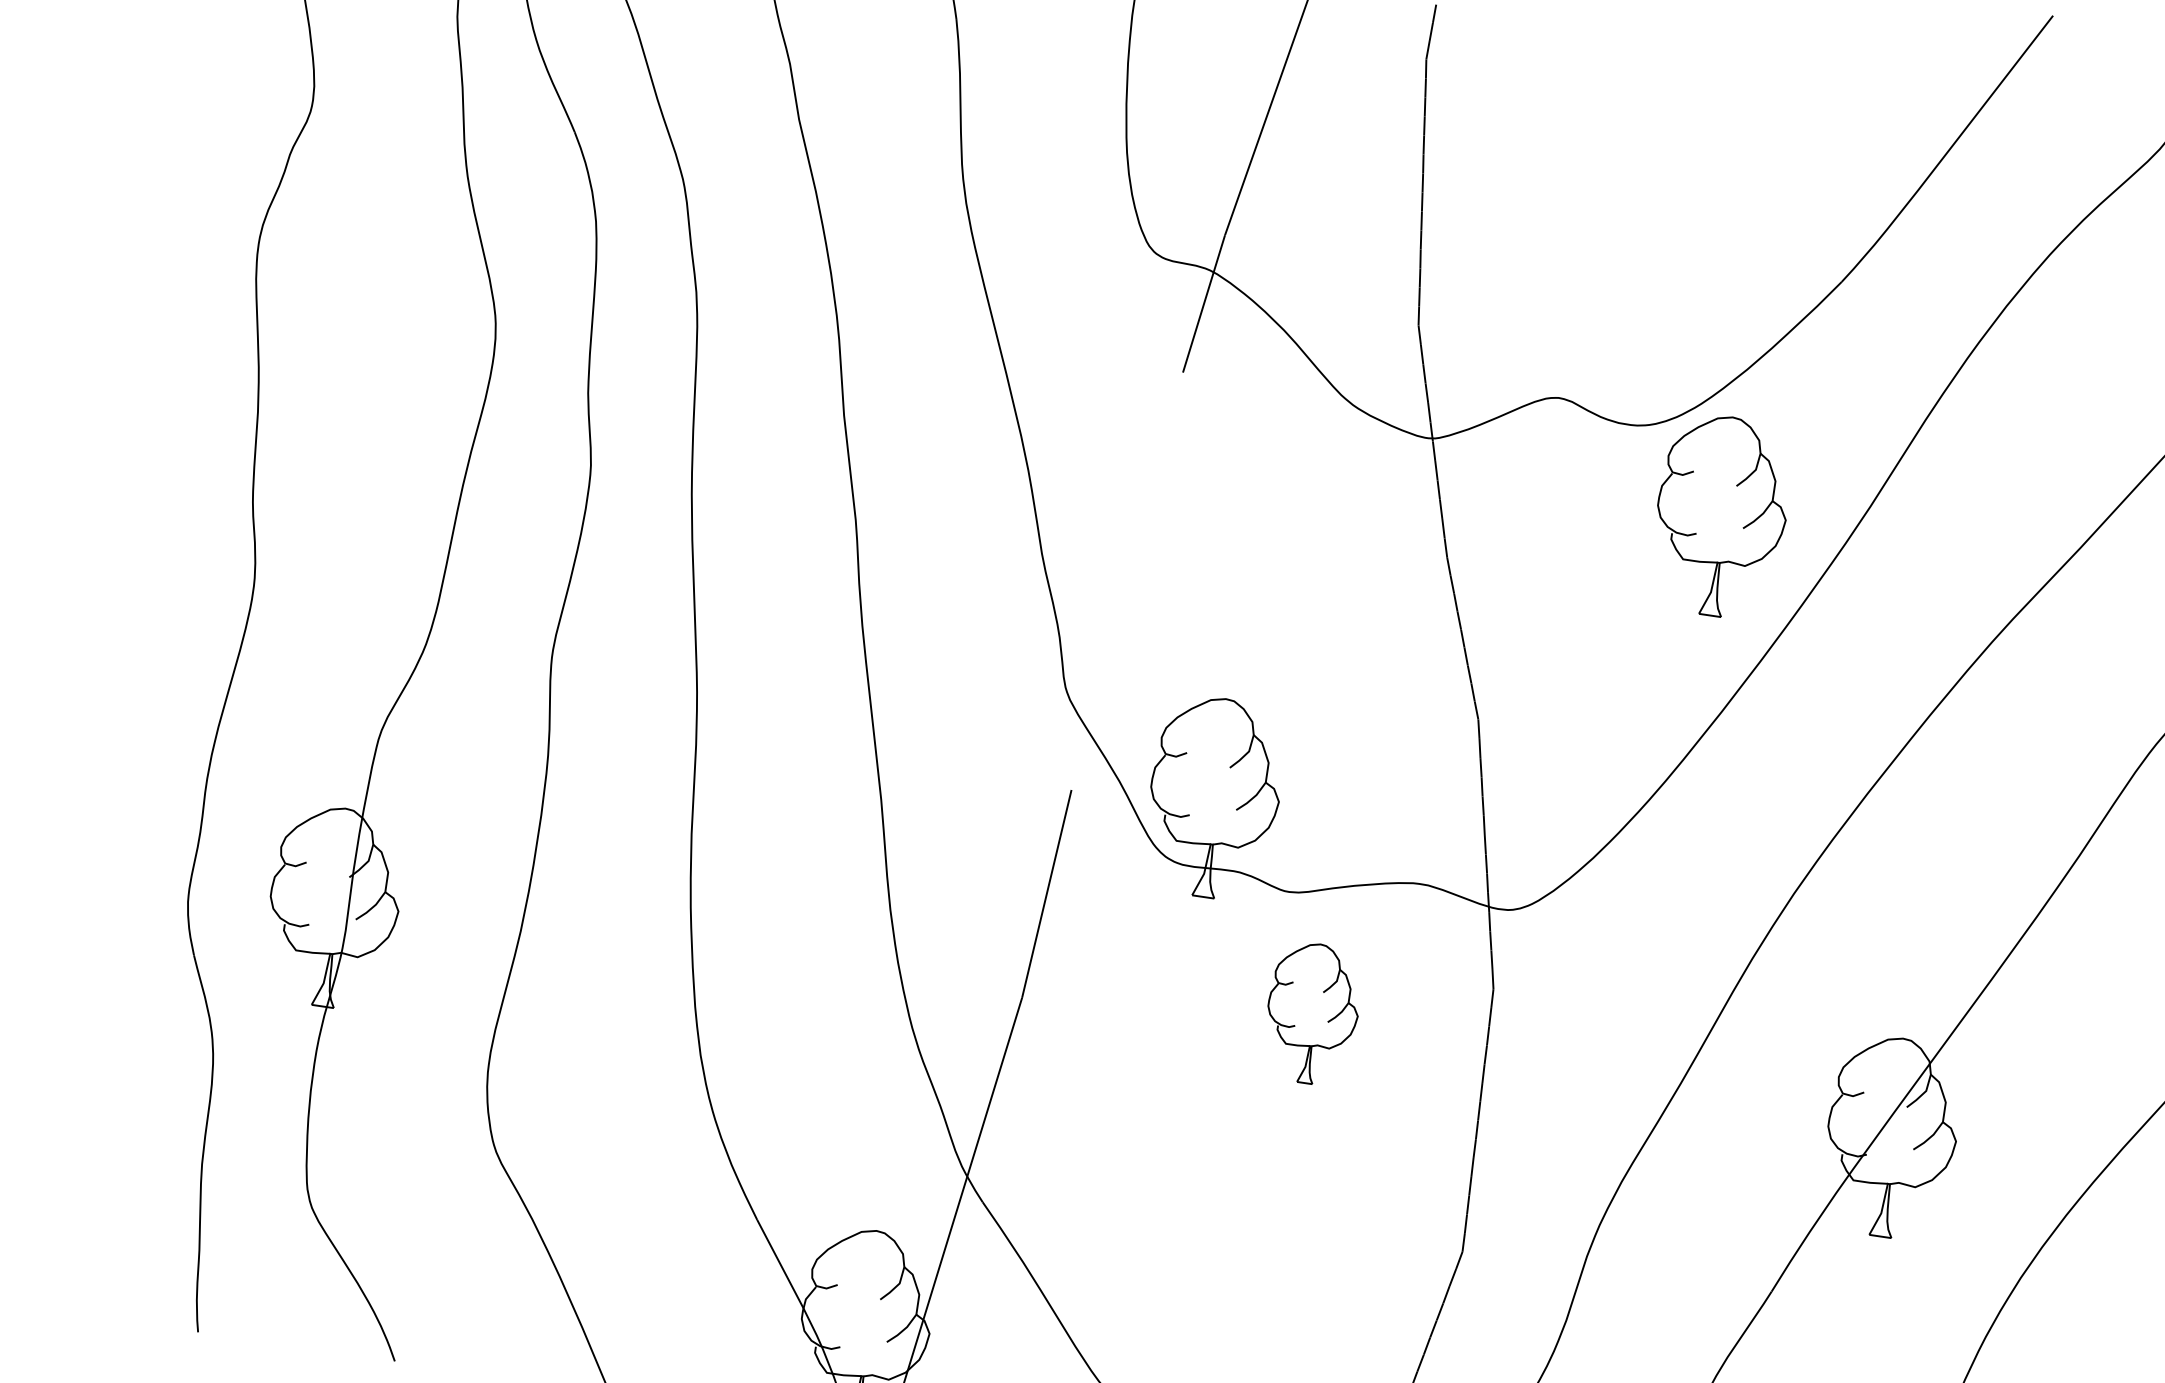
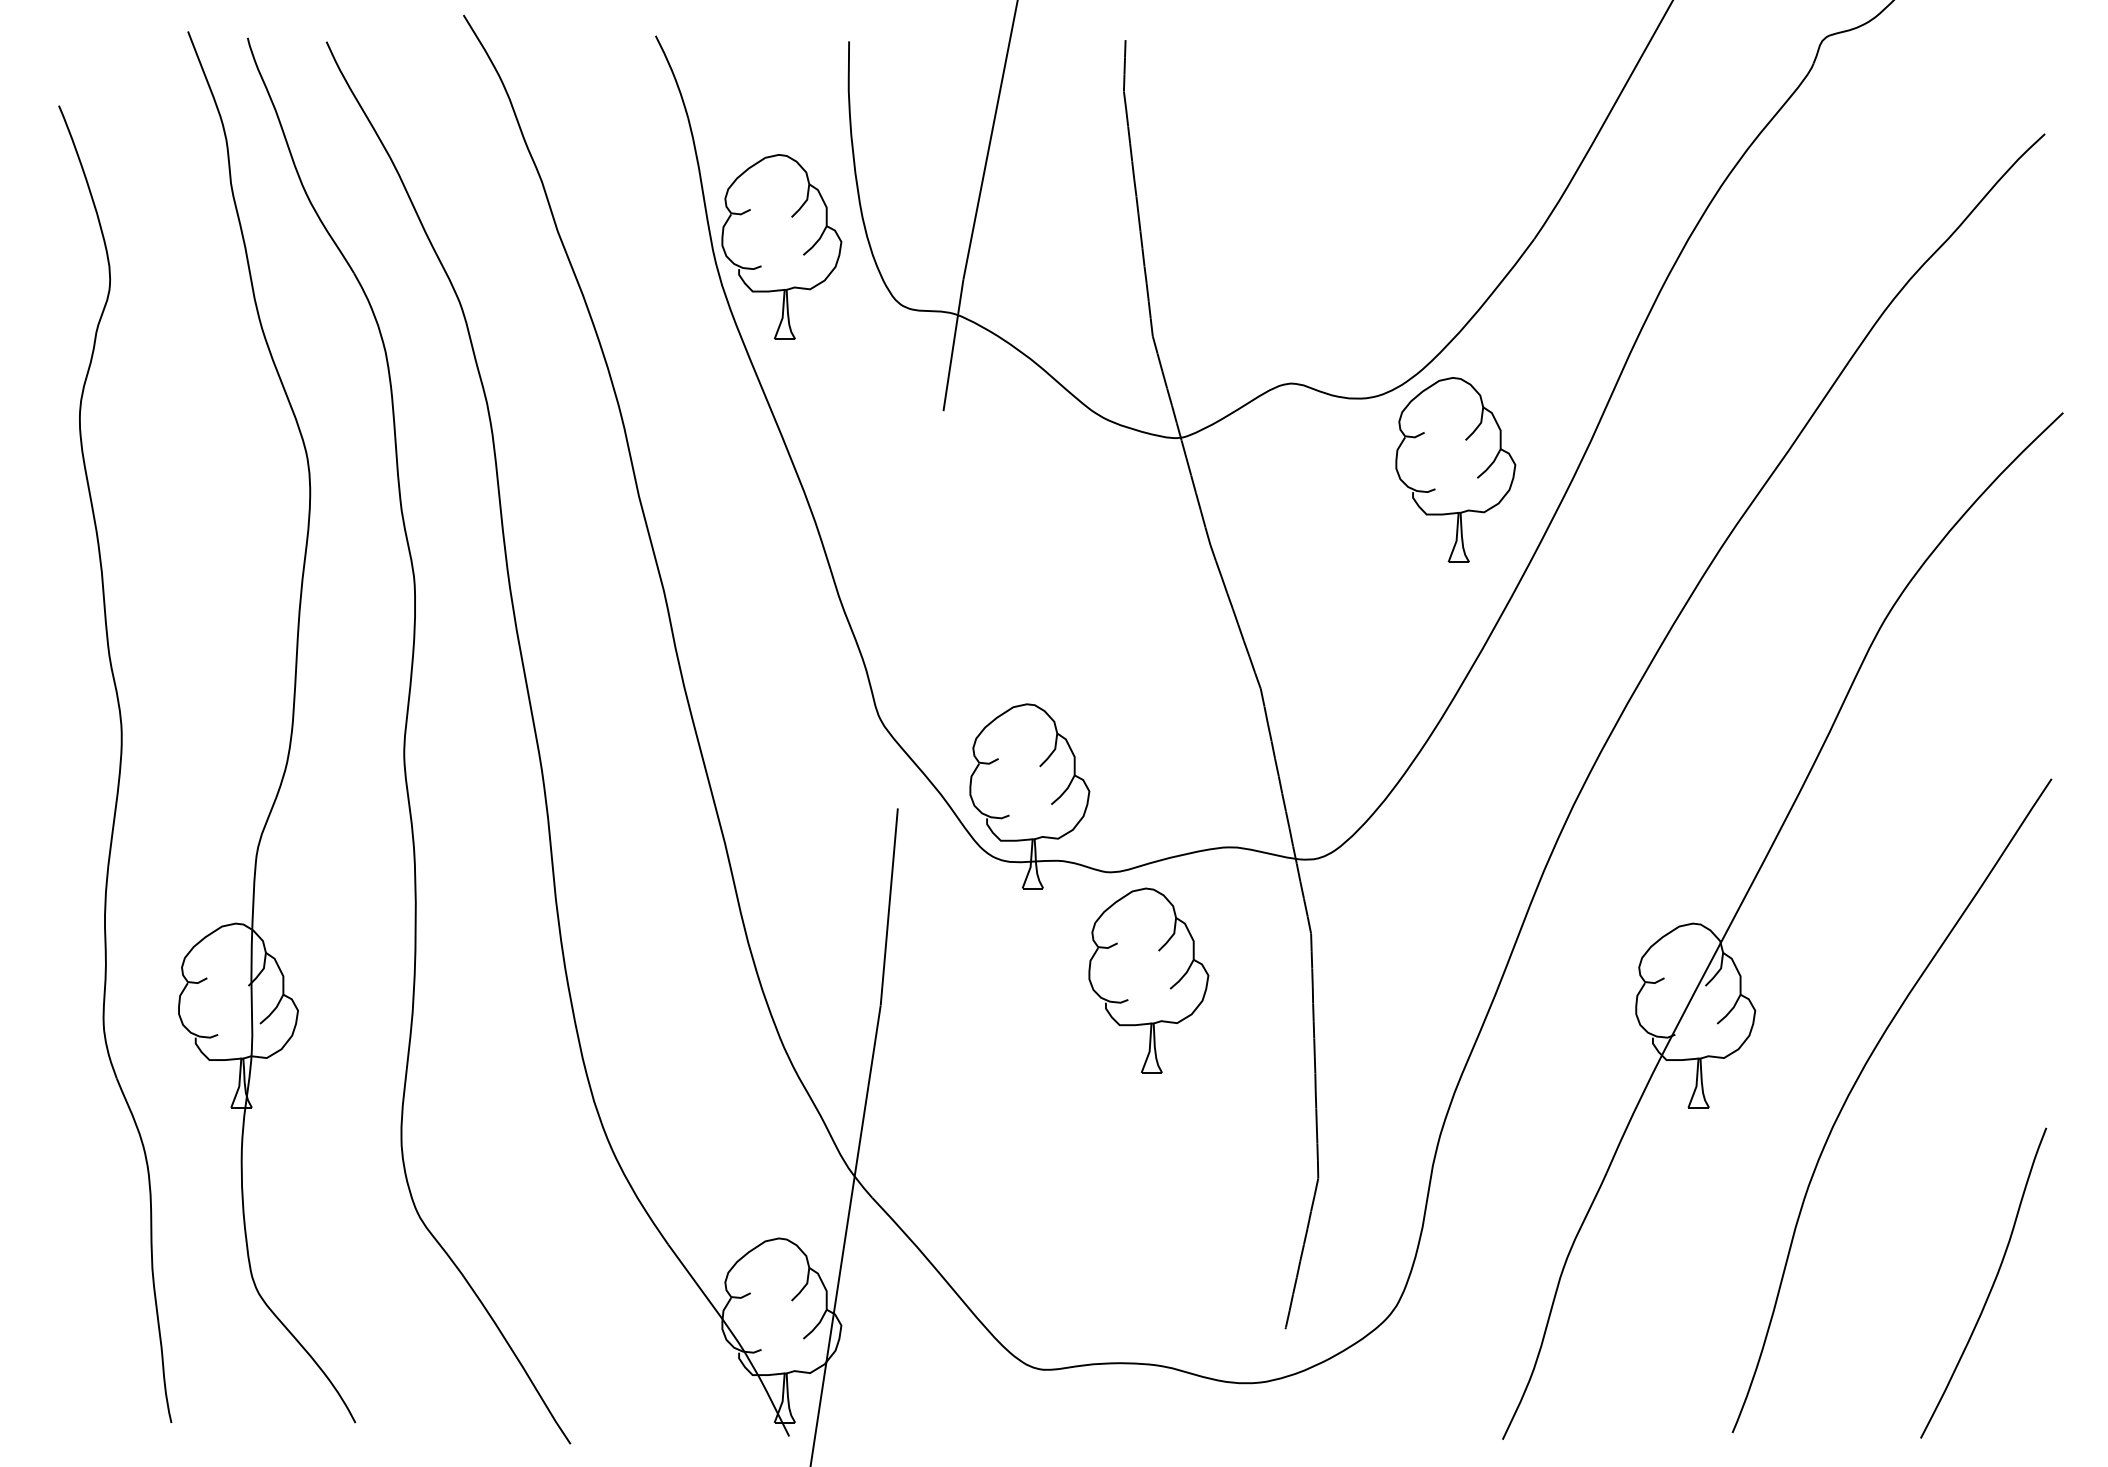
part: (1058, 181) -> (803, 253), added
part: (1312, 1013) -> (1148, 980), size x1.43

